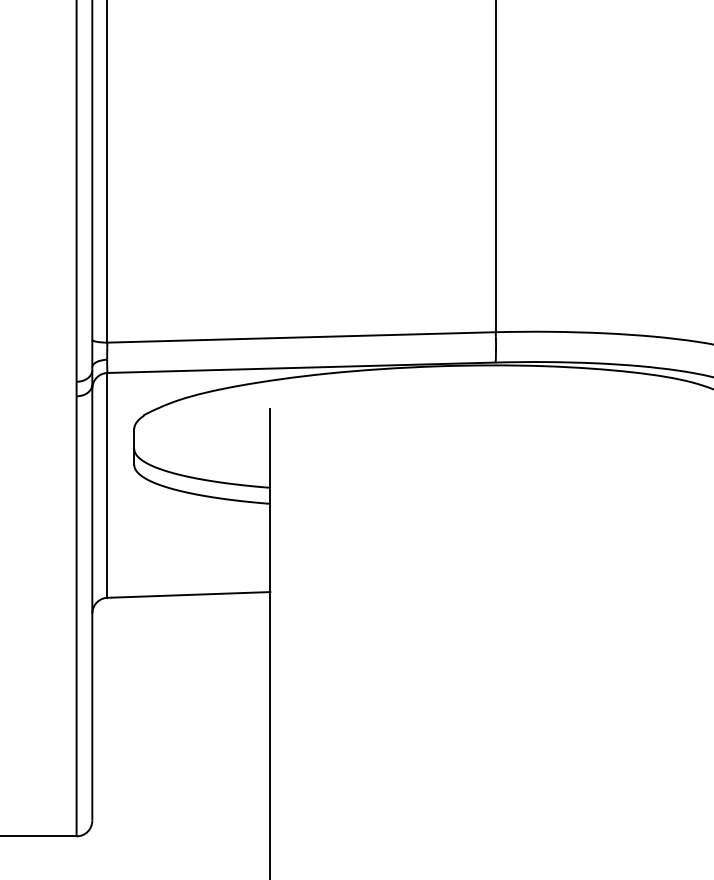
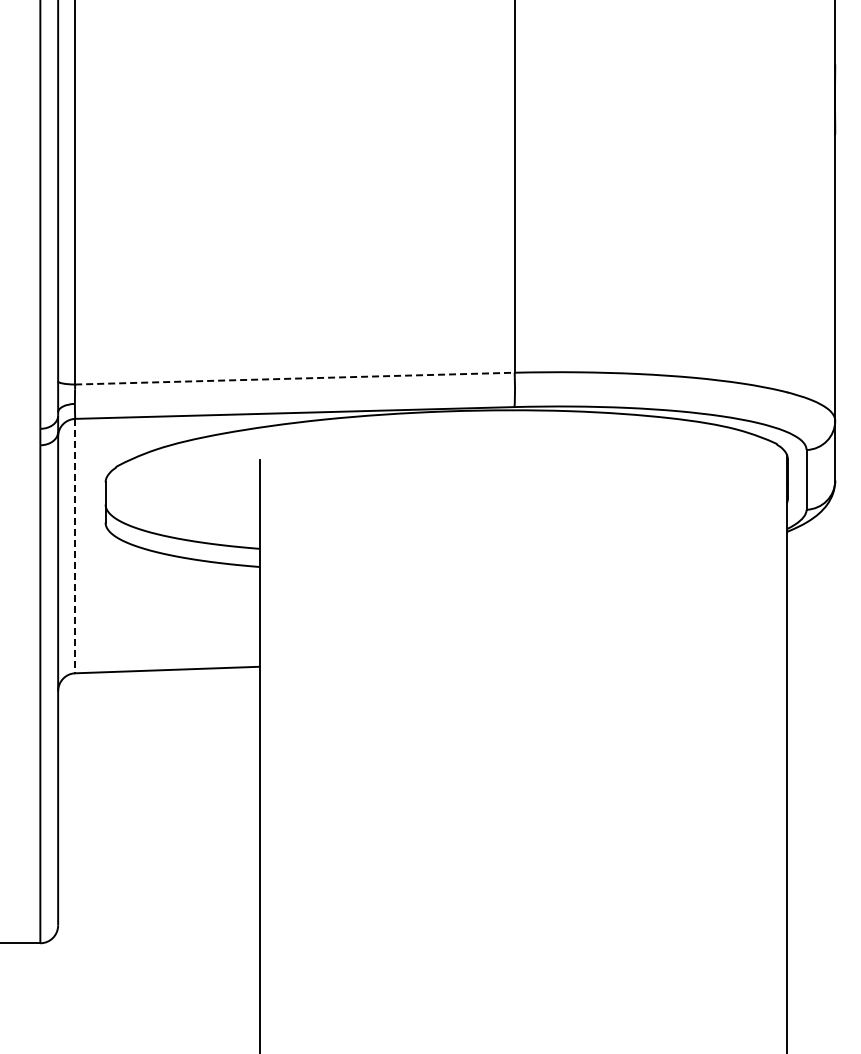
line: (301, 337) -> (294, 378), solid -> dashed
line: (107, 485) -> (75, 546), solid -> dashed

